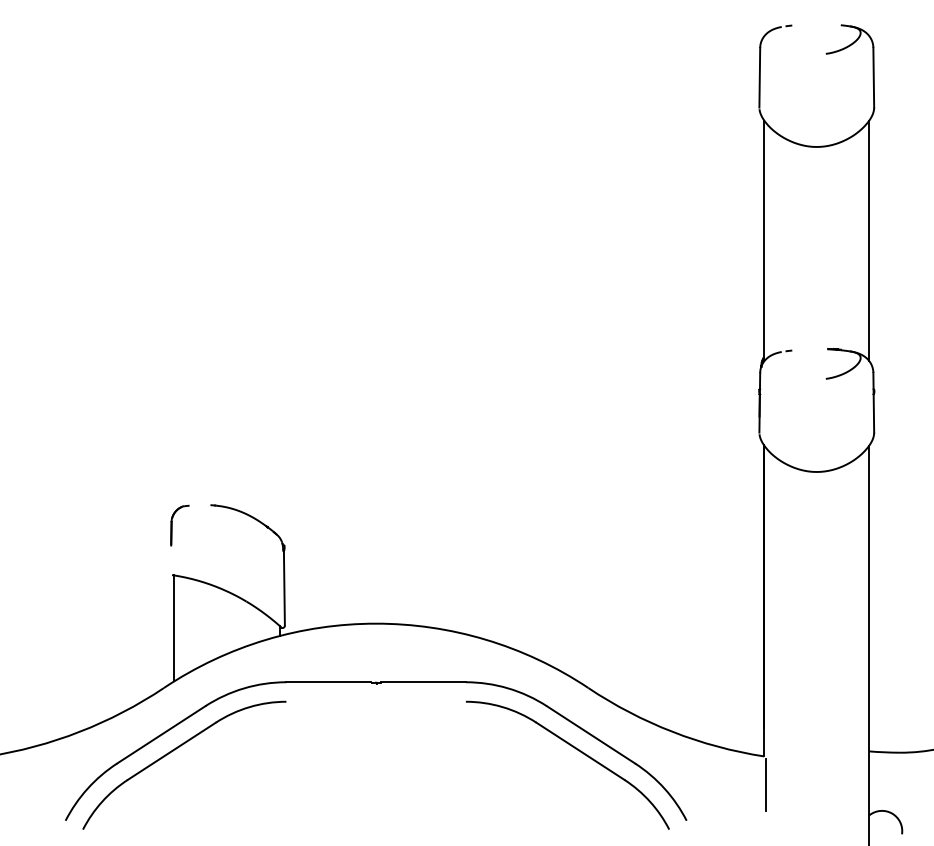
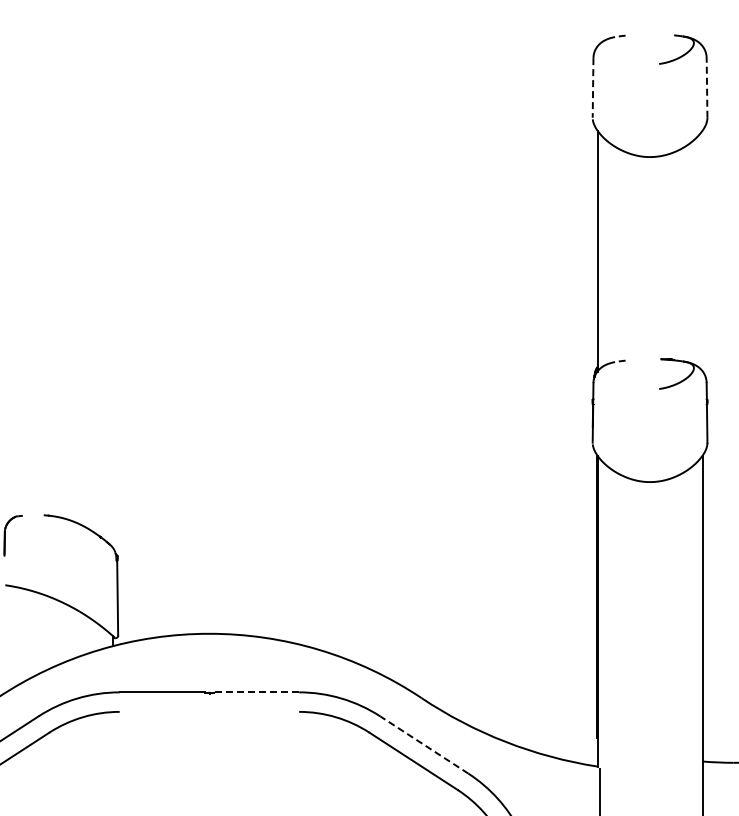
line: (759, 77) -> (592, 87), solid -> dashed
line: (873, 77) -> (706, 87), solid -> dashed
line: (869, 240) -> (702, 250), removed
line: (174, 628) -> (7, 638), removed
line: (422, 682) -> (255, 692), solid -> dashed
line: (591, 734) -> (424, 744), solid -> dashed

